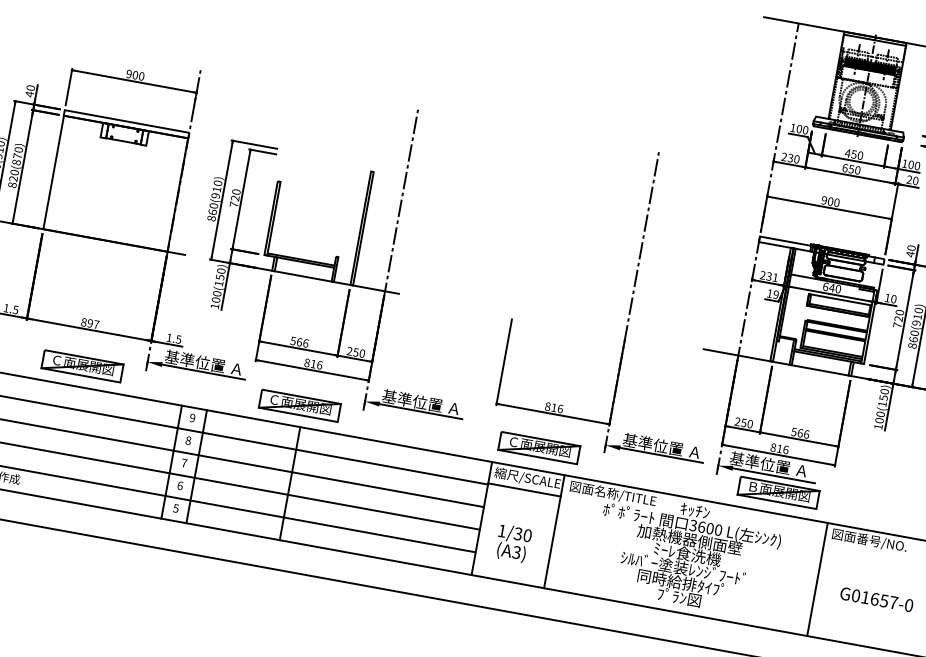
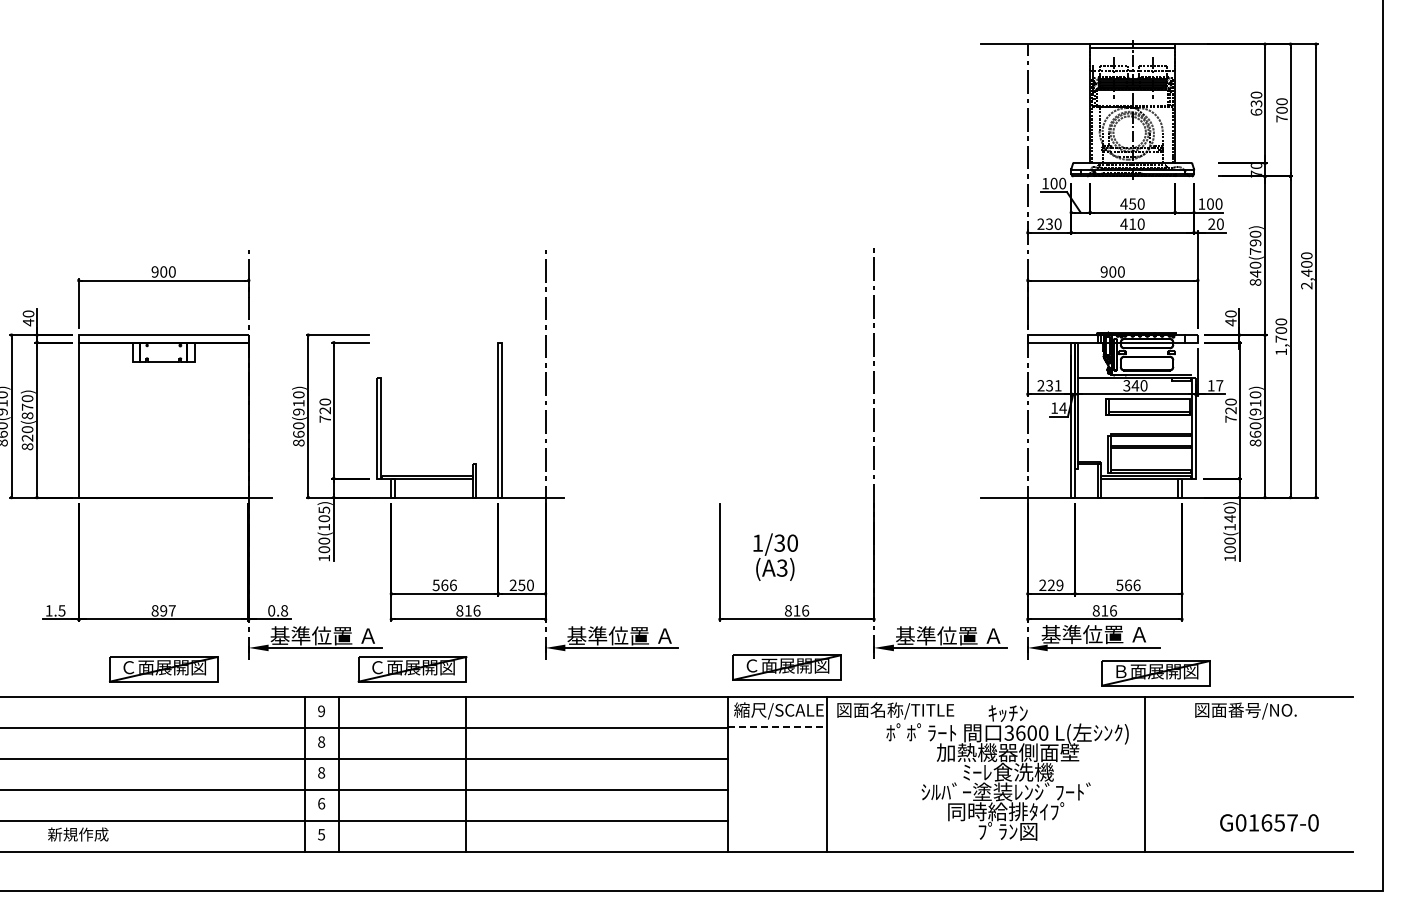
text: (848, 168) -> (1128, 223), 650 -> 410
text: (220, 274) -> (324, 514), 100(150) -> 100(105)
text: (825, 286) -> (1126, 385), 640 -> 340
text: (775, 294) -> (1062, 407), 19 -> 14
text: (893, 298) -> (1219, 385), 10 -> 17
text: (174, 338) -> (278, 610), 1.5 -> 0.8
text: (883, 397) -> (1229, 518), 100(150) -> 100(140)
part: (299, 405) -> (412, 669), moved
text: (746, 423) -> (1055, 585), 250 -> 229
text: (184, 462) -> (321, 772), 7 -> 8
line: (525, 490) -> (778, 726), solid -> dashed
part: (778, 492) -> (1155, 673), moved
text: (513, 543) -> (775, 556), moved
line: (817, 579) -> (1145, 774), moved
text: (876, 599) -> (1269, 822), moved

